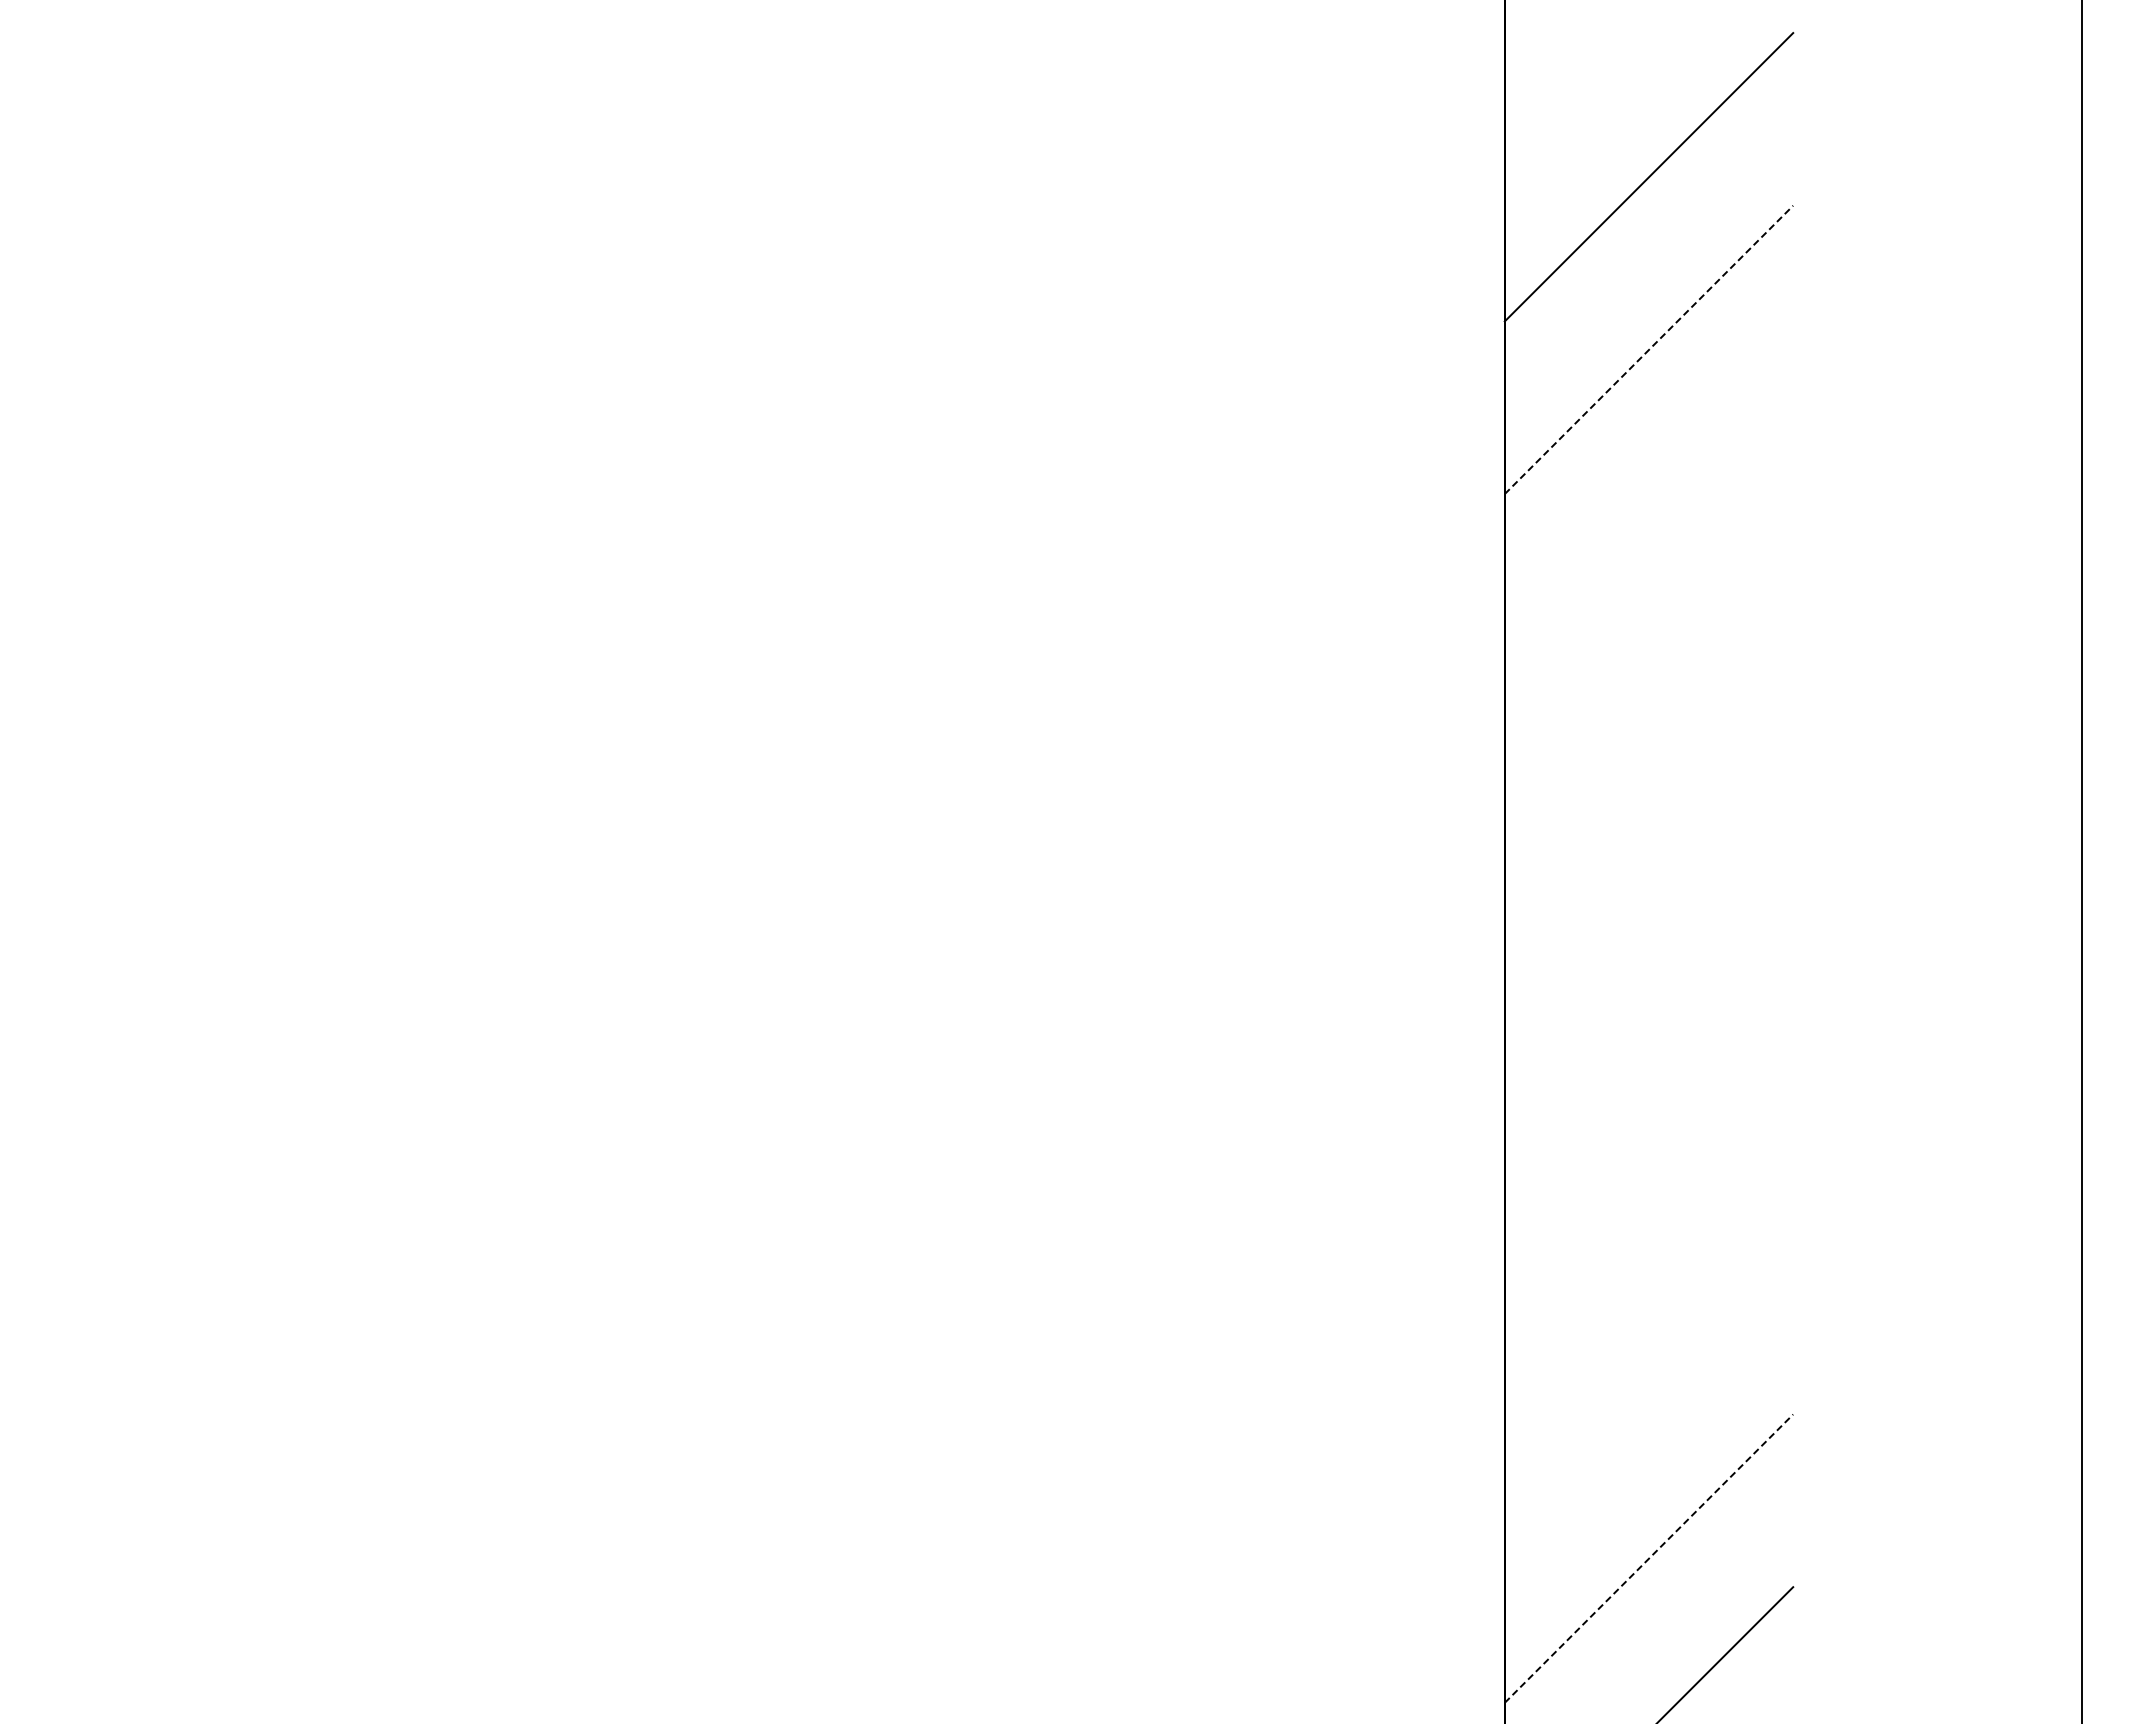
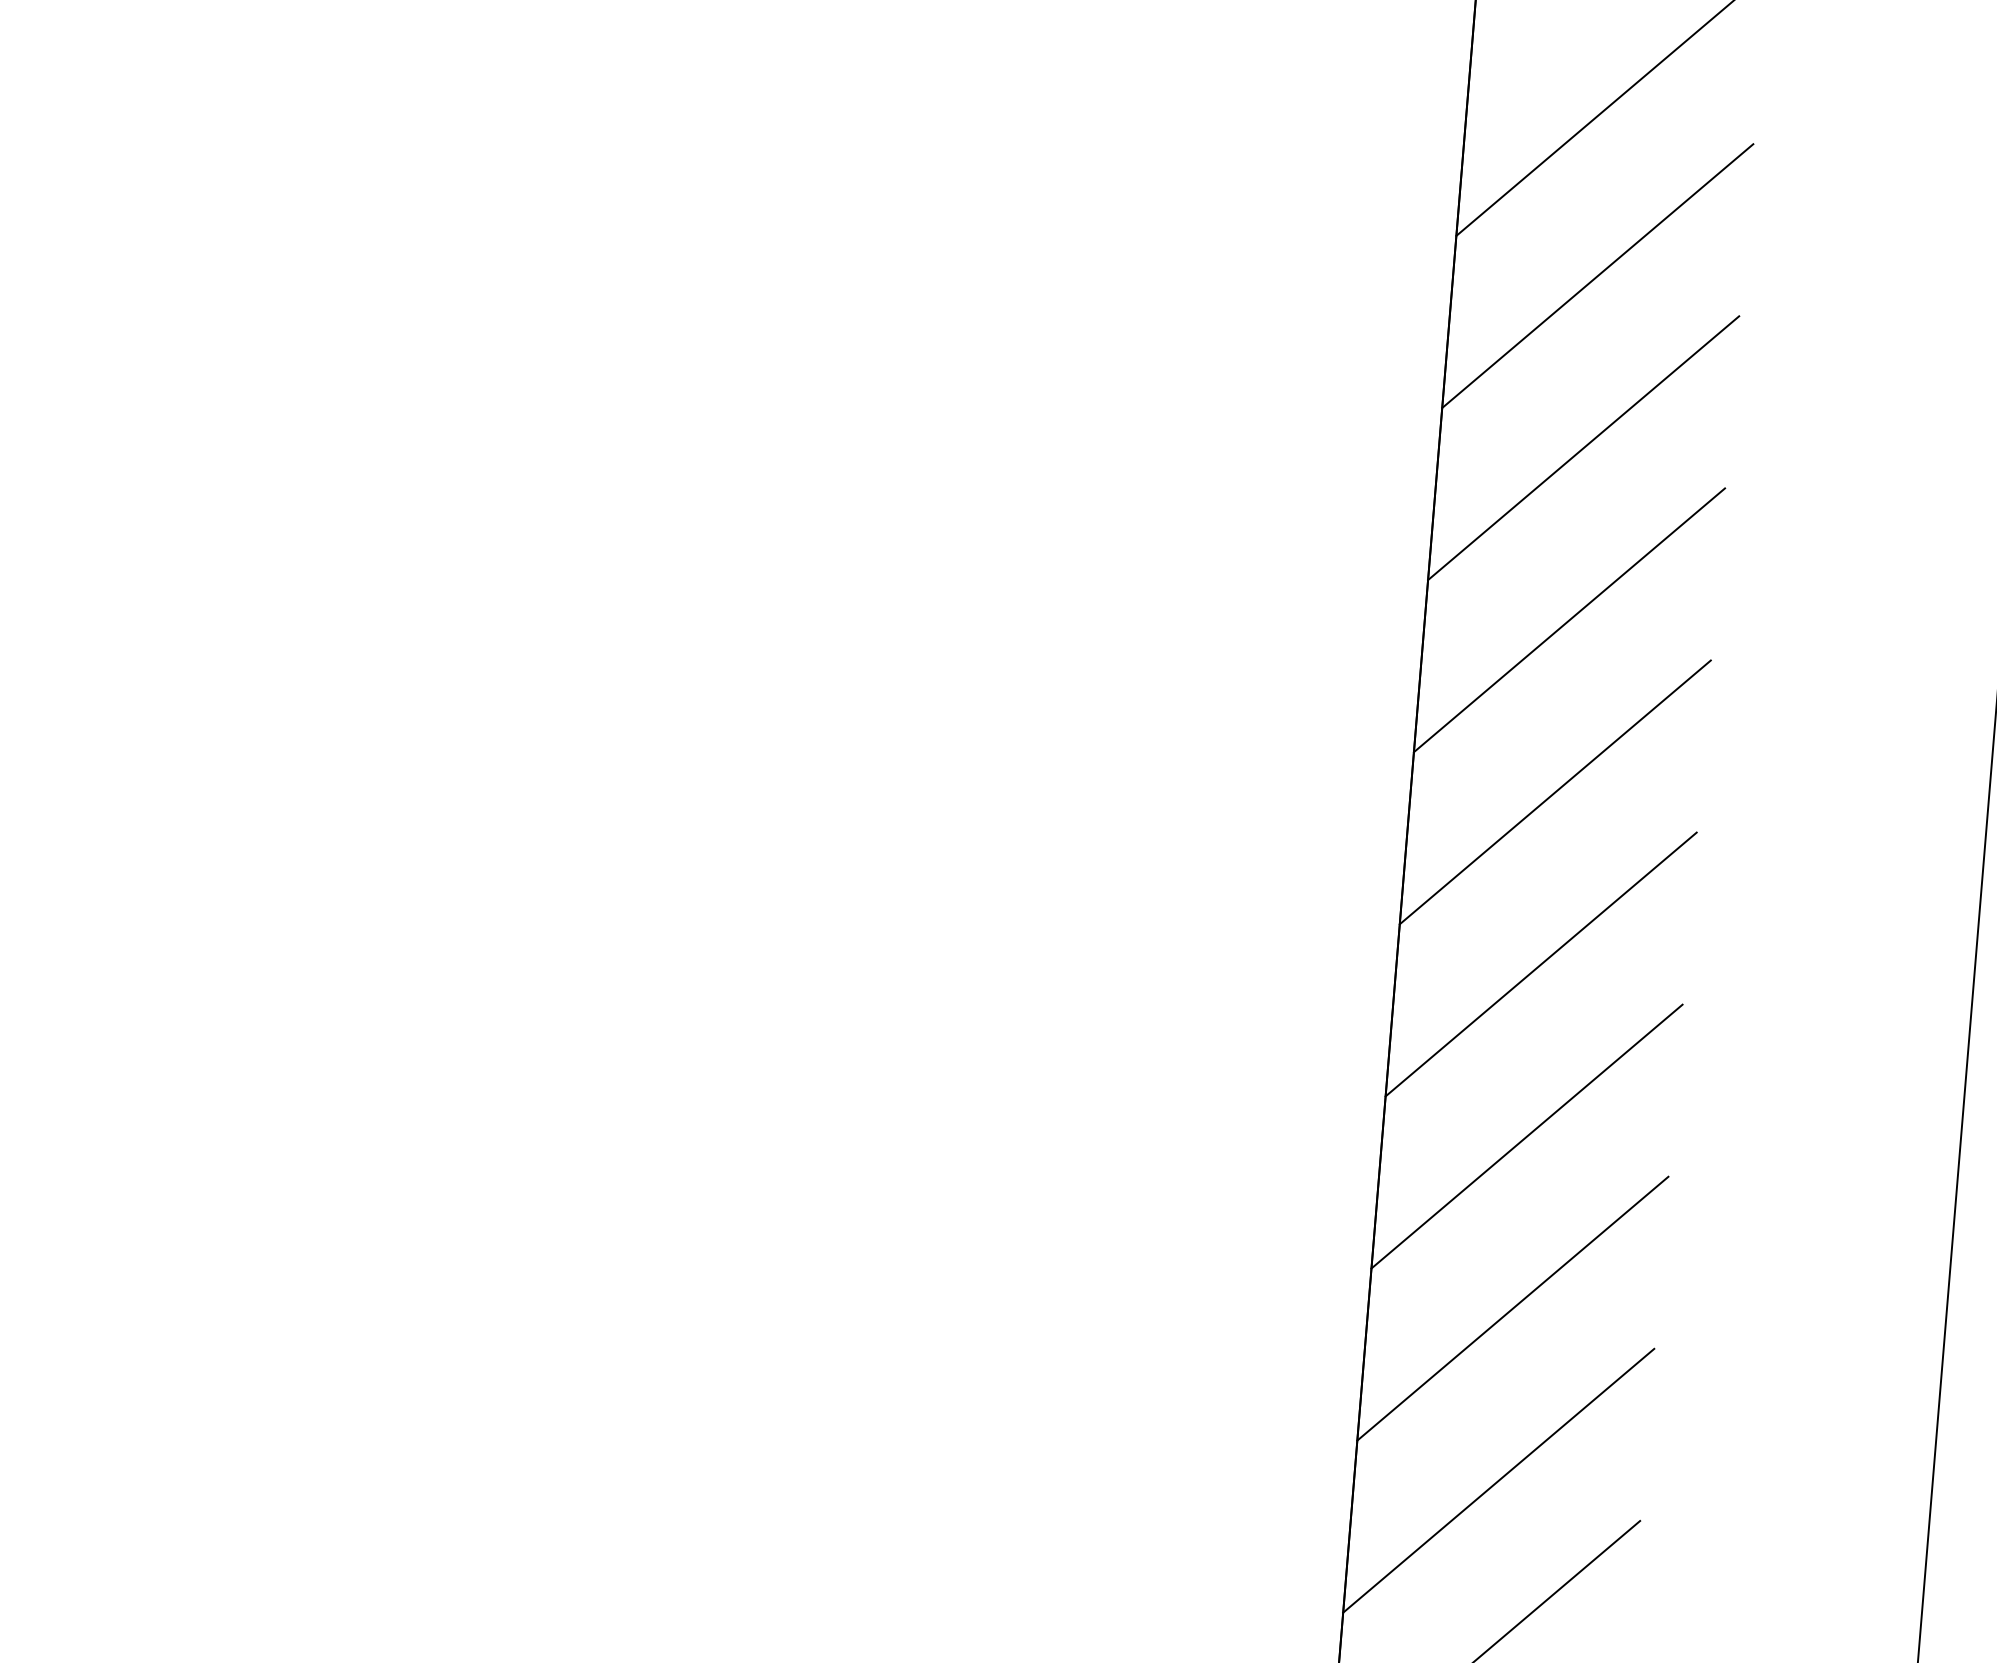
line: (1648, 349) -> (1597, 275), dashed -> solid
line: (1648, 522) -> (1583, 448), added
line: (1648, 695) -> (1568, 620), added
line: (1648, 867) -> (1554, 791), added
line: (1648, 1040) -> (1540, 964), added
line: (1648, 1213) -> (1526, 1136), added
line: (1648, 1385) -> (1512, 1308), added
line: (1648, 1558) -> (1498, 1480), dashed -> solid

